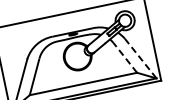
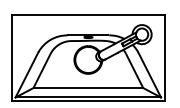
line: (125, 58) -> (134, 71), dashed -> solid
line: (140, 58) -> (149, 74), dashed -> solid

